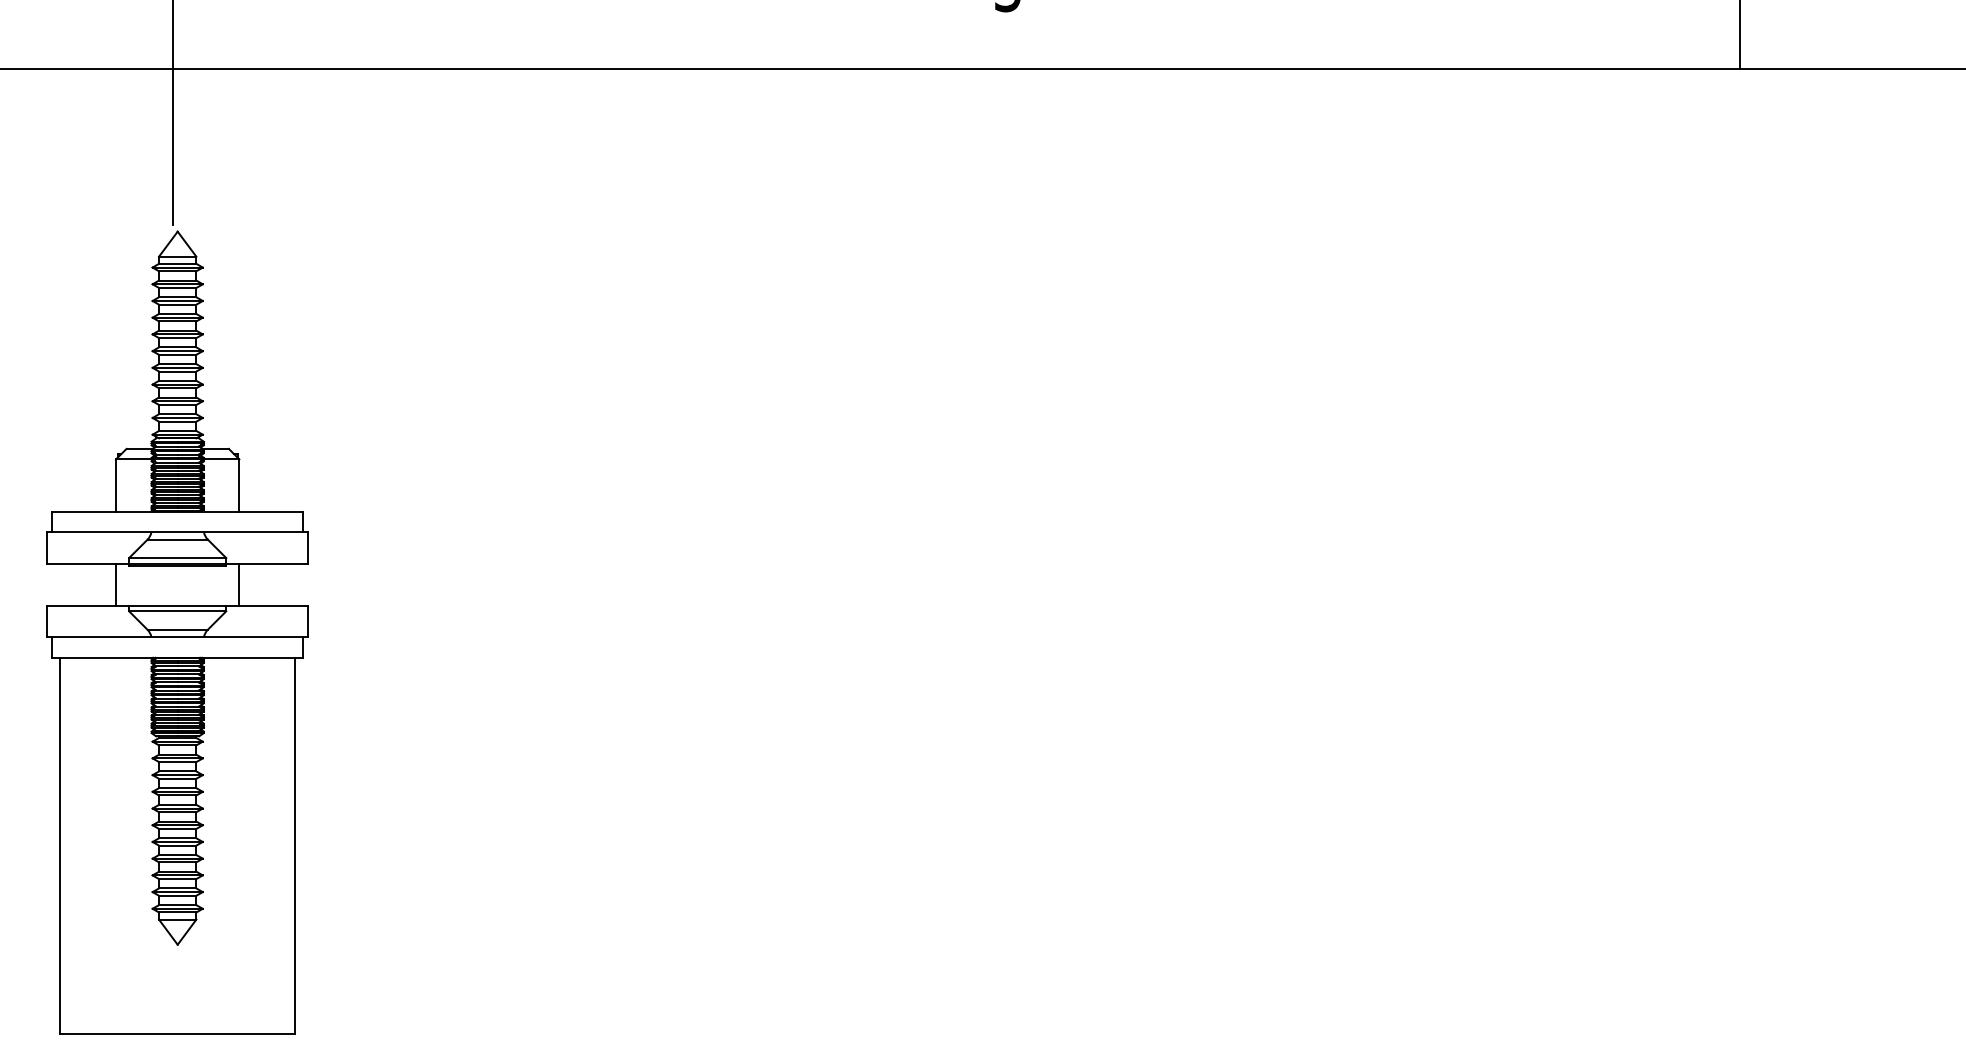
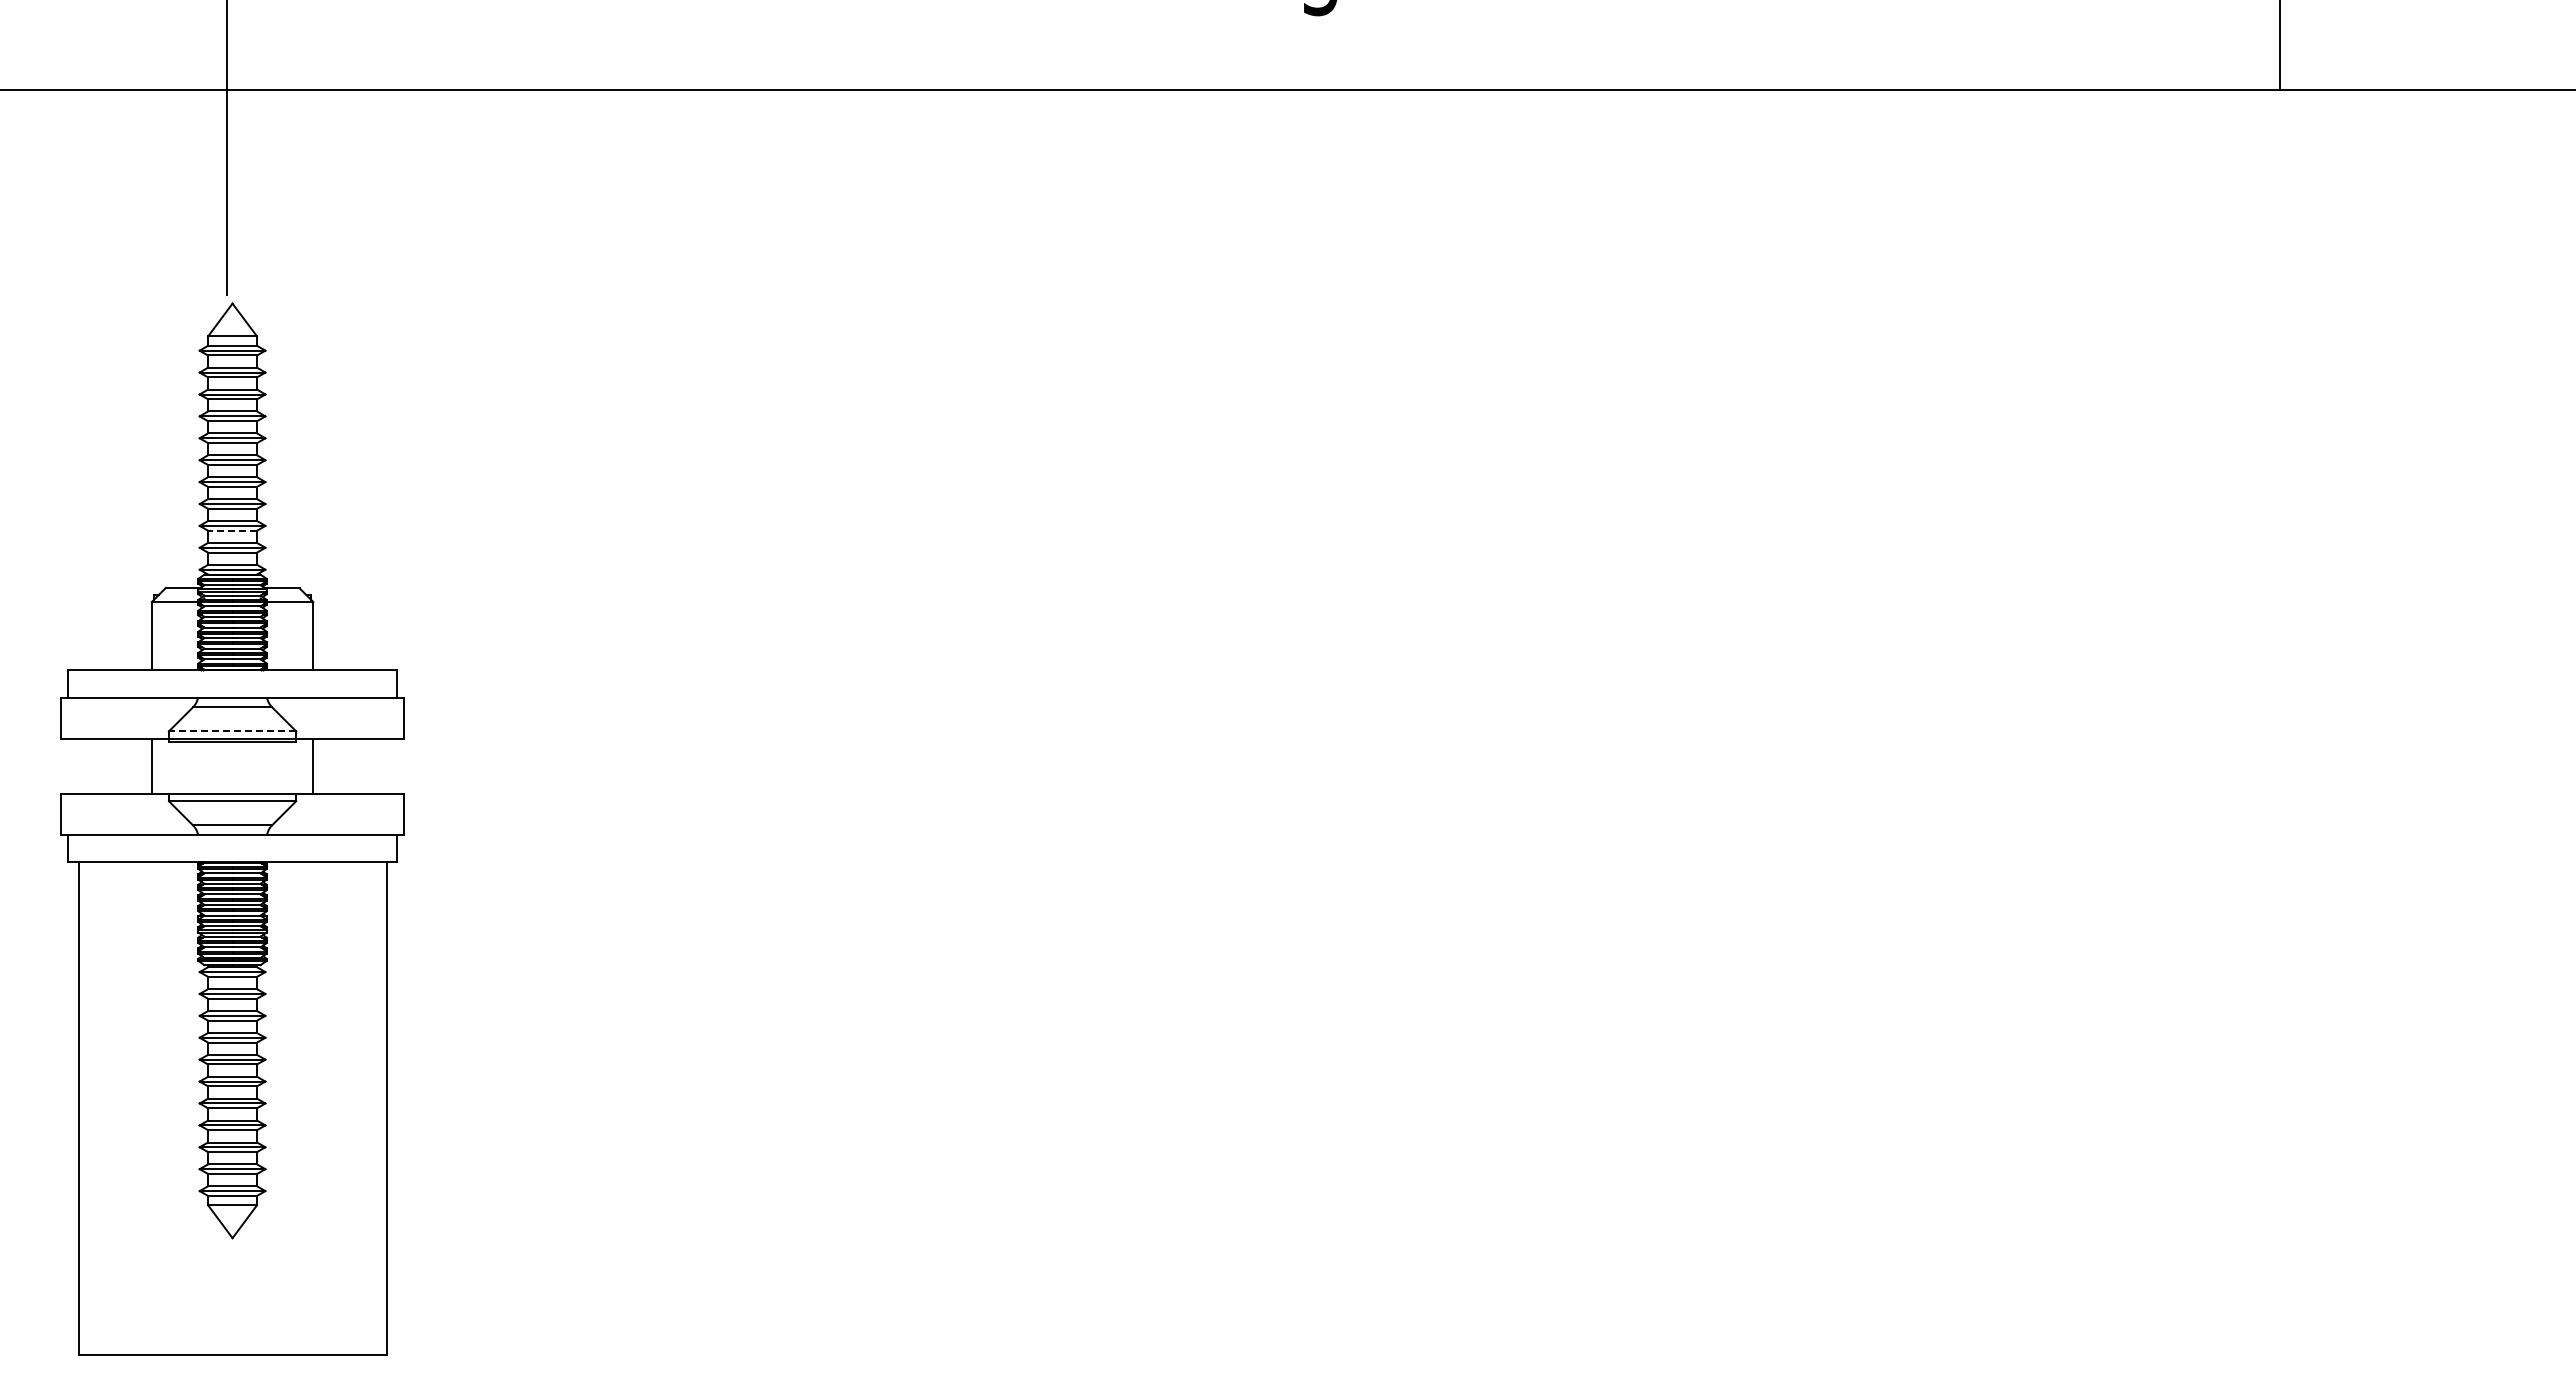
line: (177, 404) -> (232, 530), solid -> dashed
line: (177, 558) -> (232, 731), solid -> dashed

